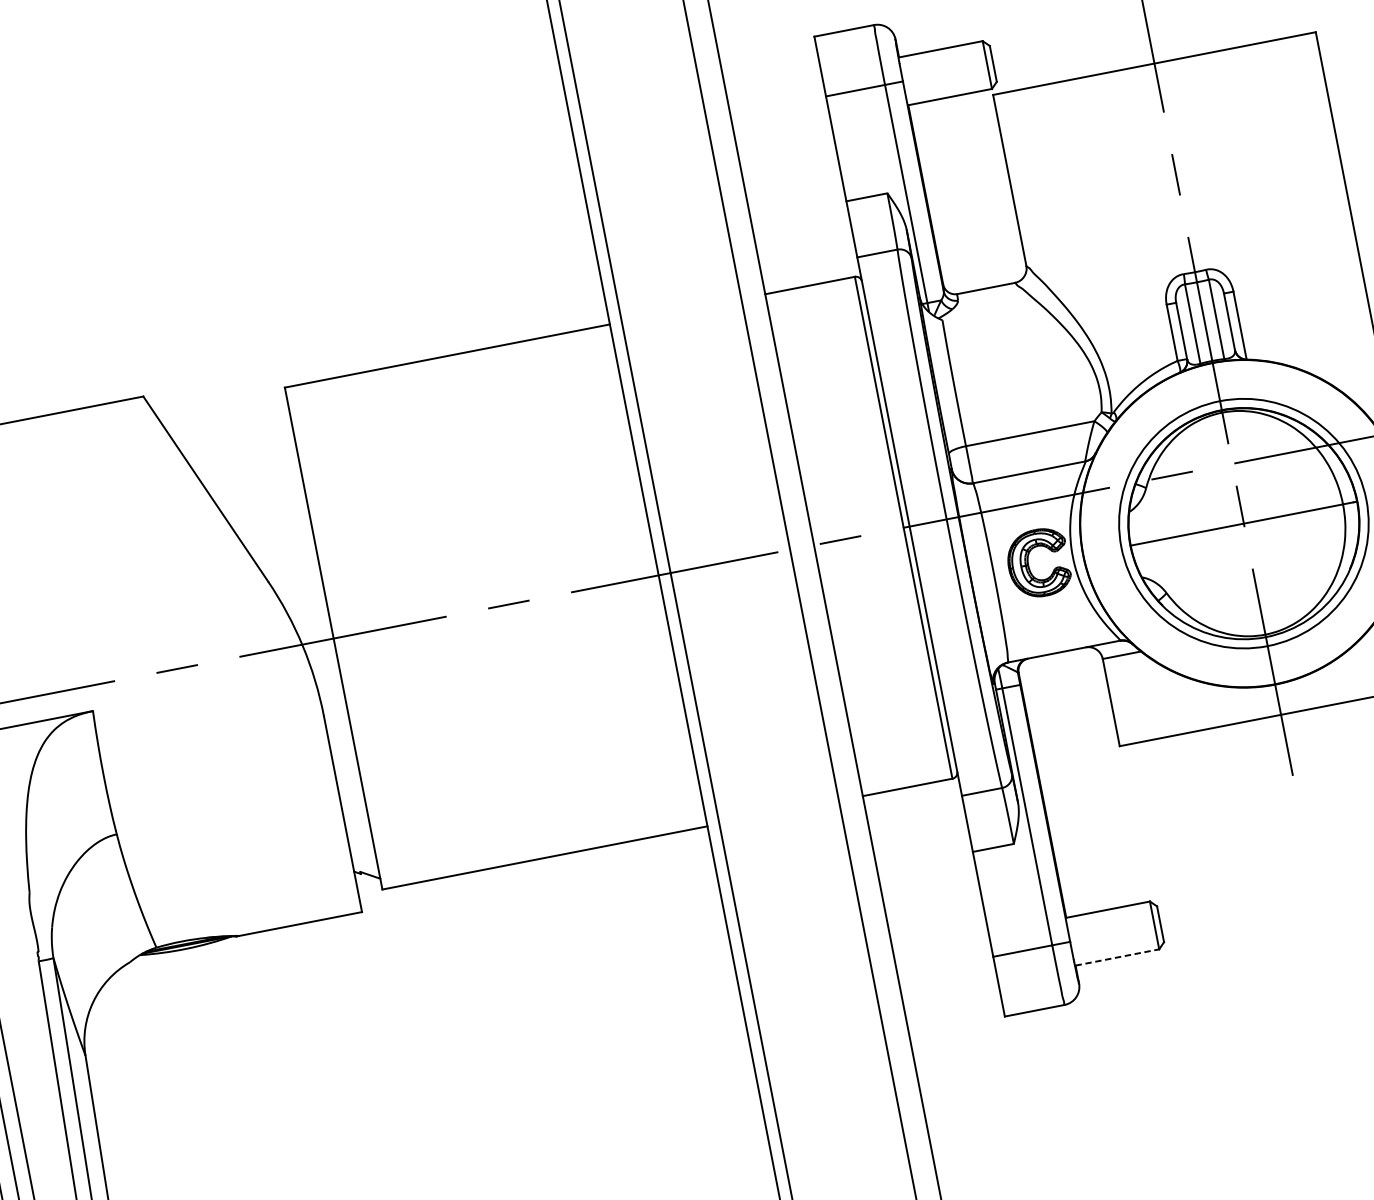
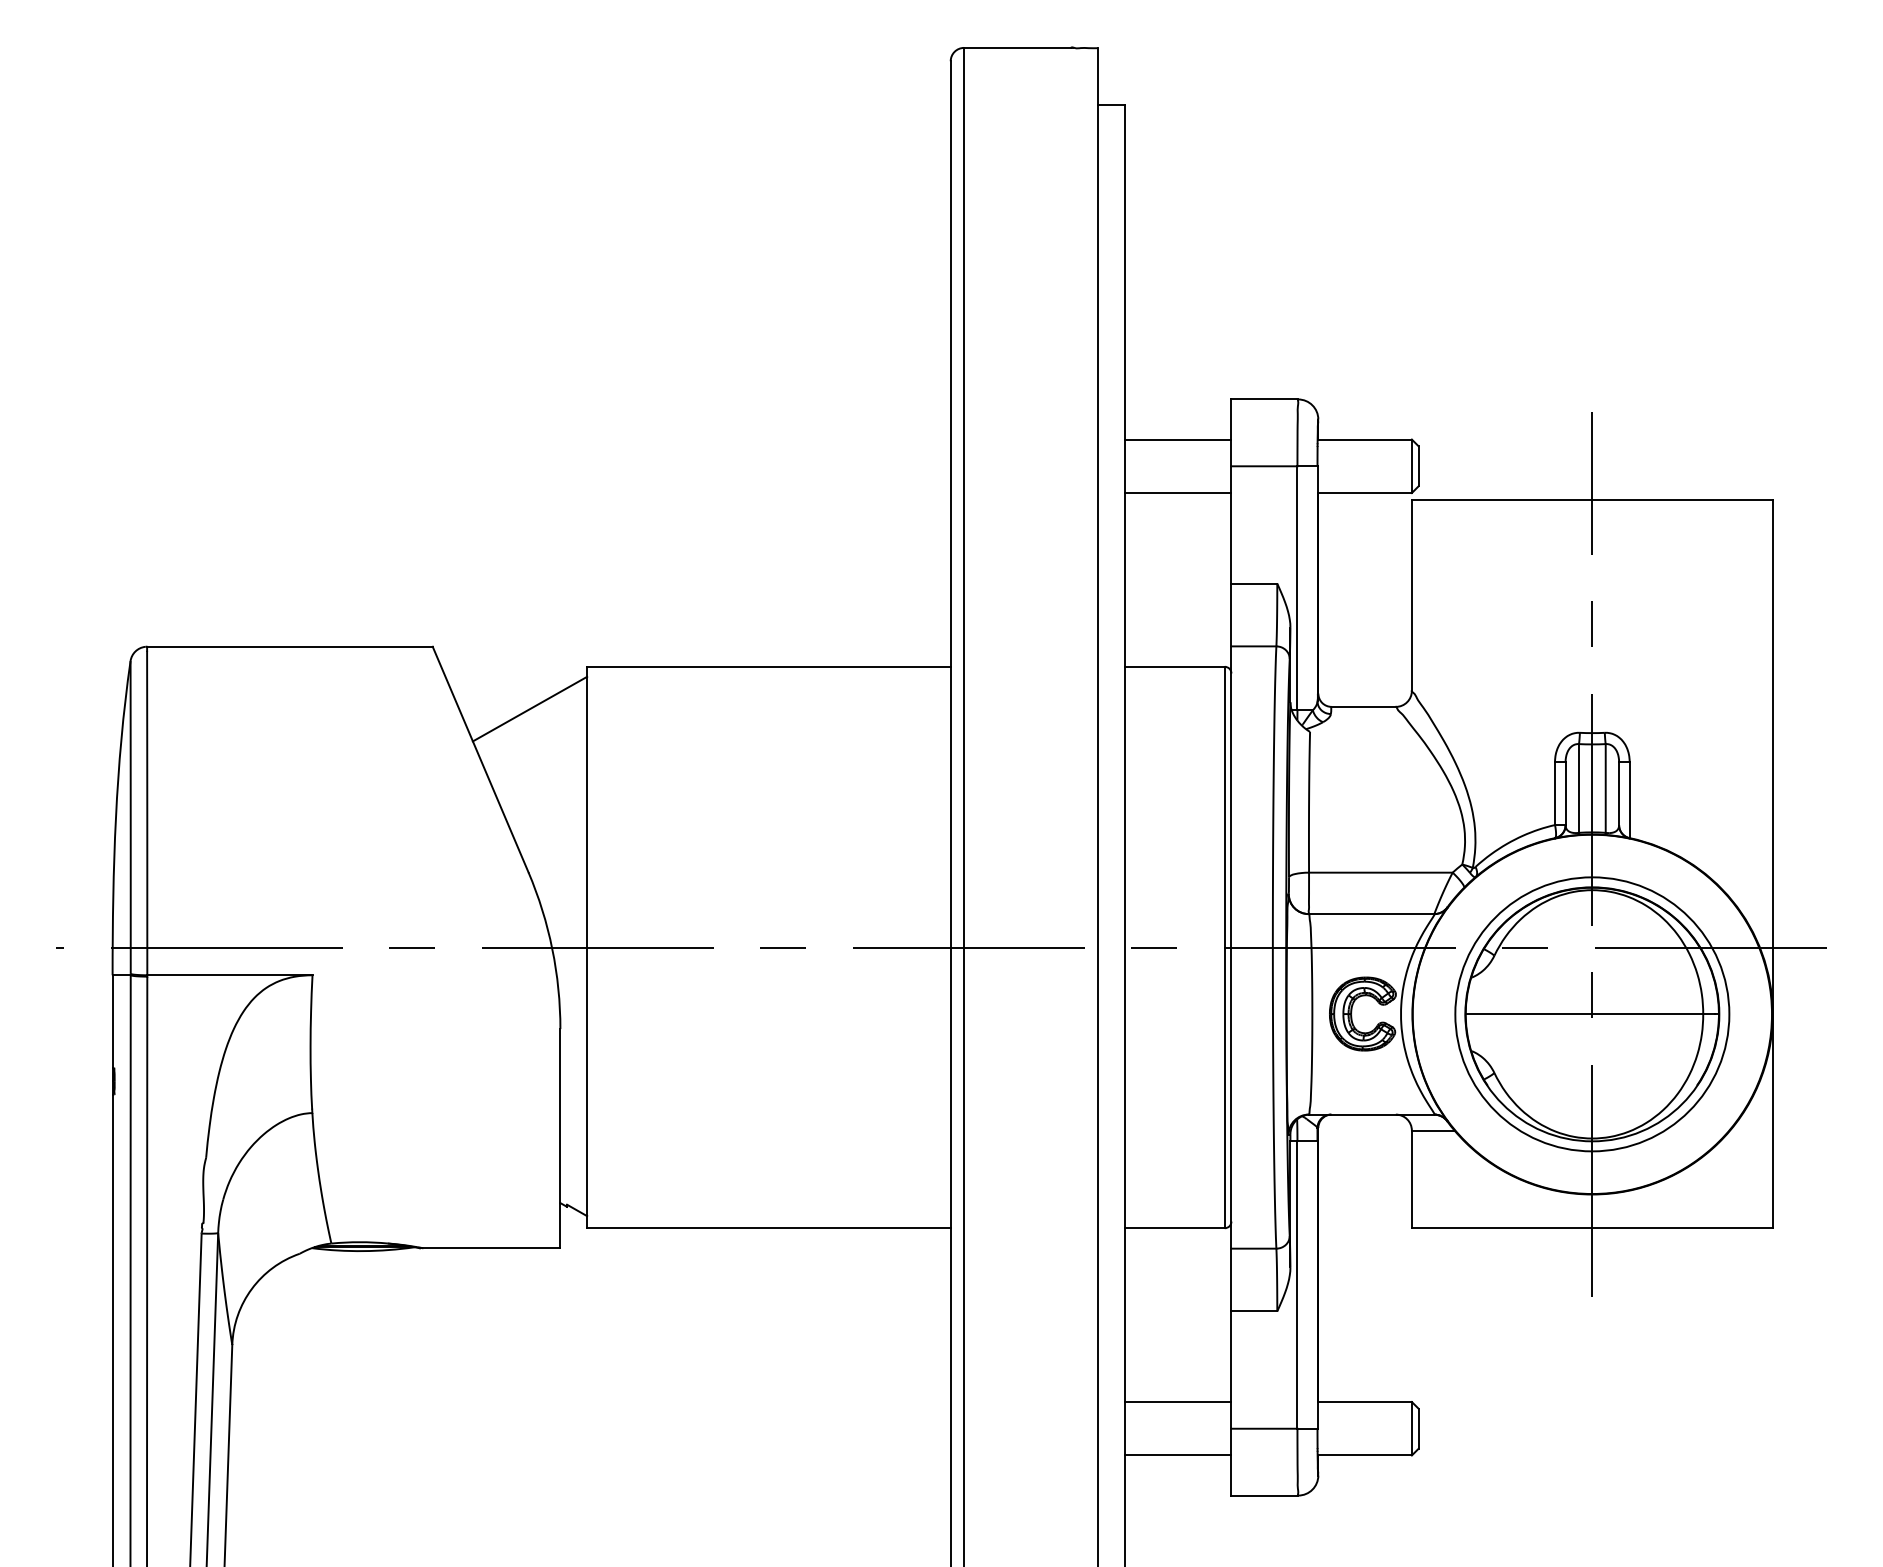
line: (773, 81) -> (1177, 439), added
line: (782, 130) -> (1177, 493), added
line: (240, 434) -> (529, 708), added
line: (940, 942) -> (1177, 1402), added
line: (1117, 957) -> (1365, 1455), dashed -> solid
line: (949, 990) -> (1177, 1455), added

